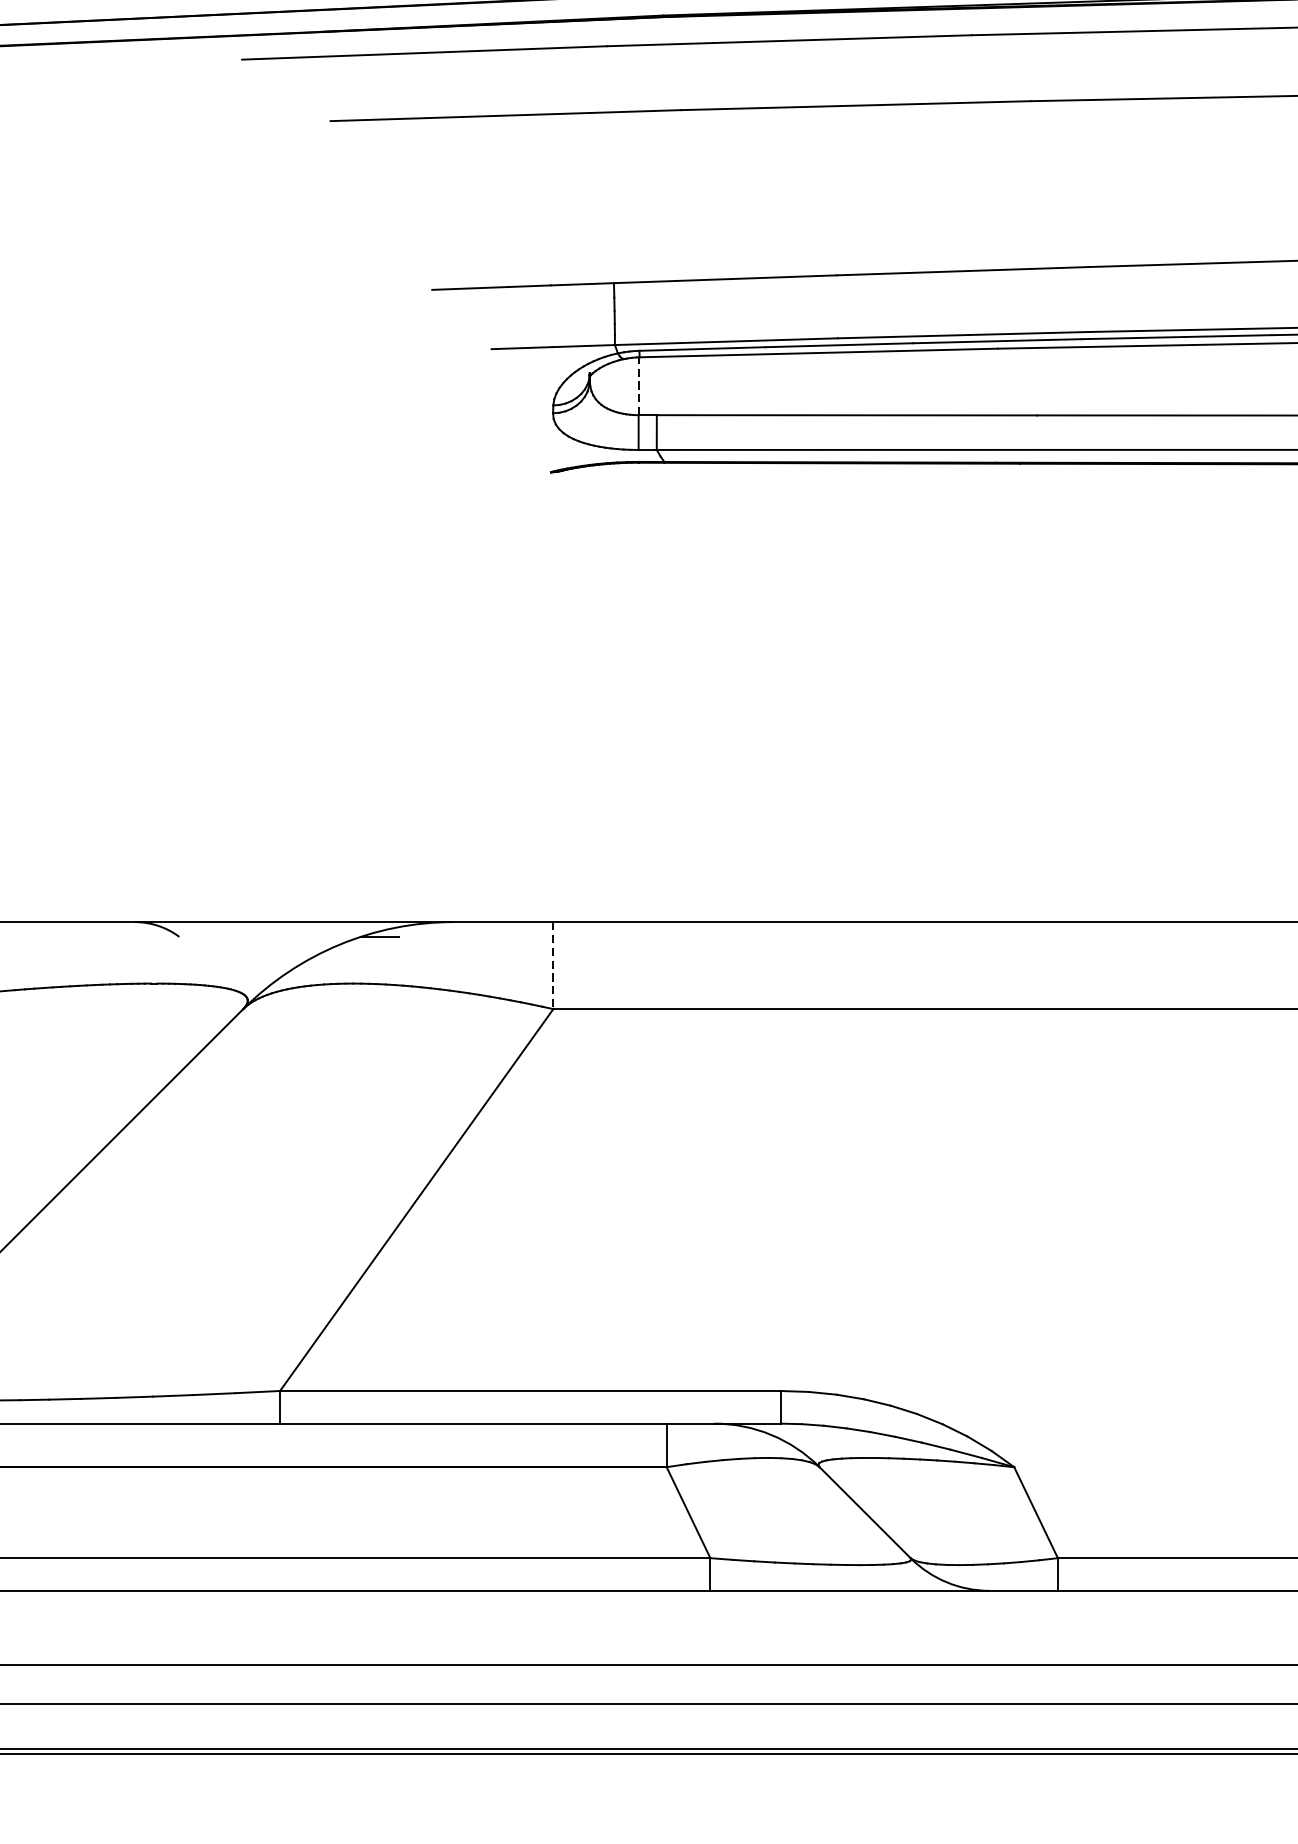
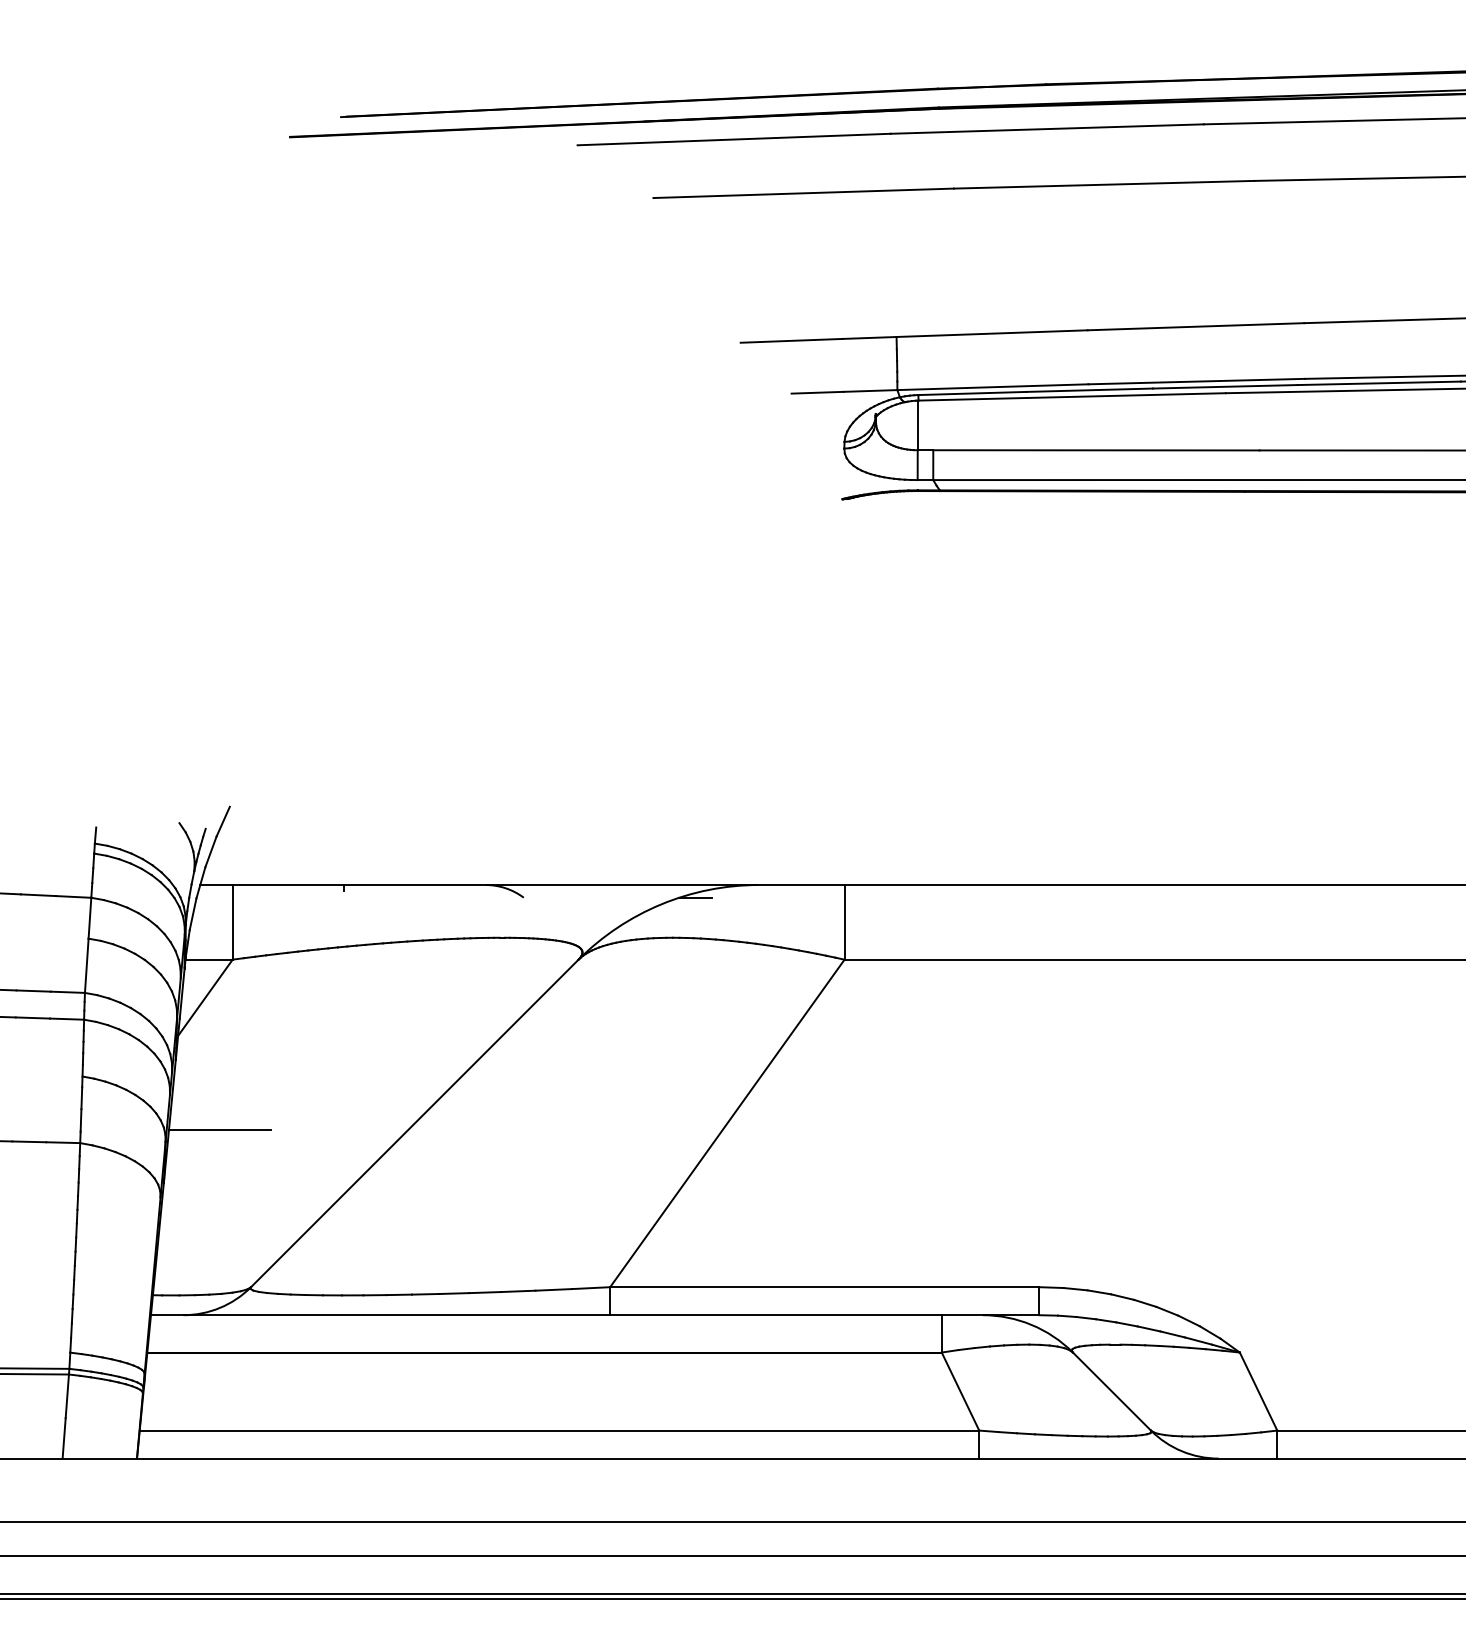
line: (638, 386) -> (917, 425), dashed -> solid
line: (553, 965) -> (844, 922), dashed -> solid

